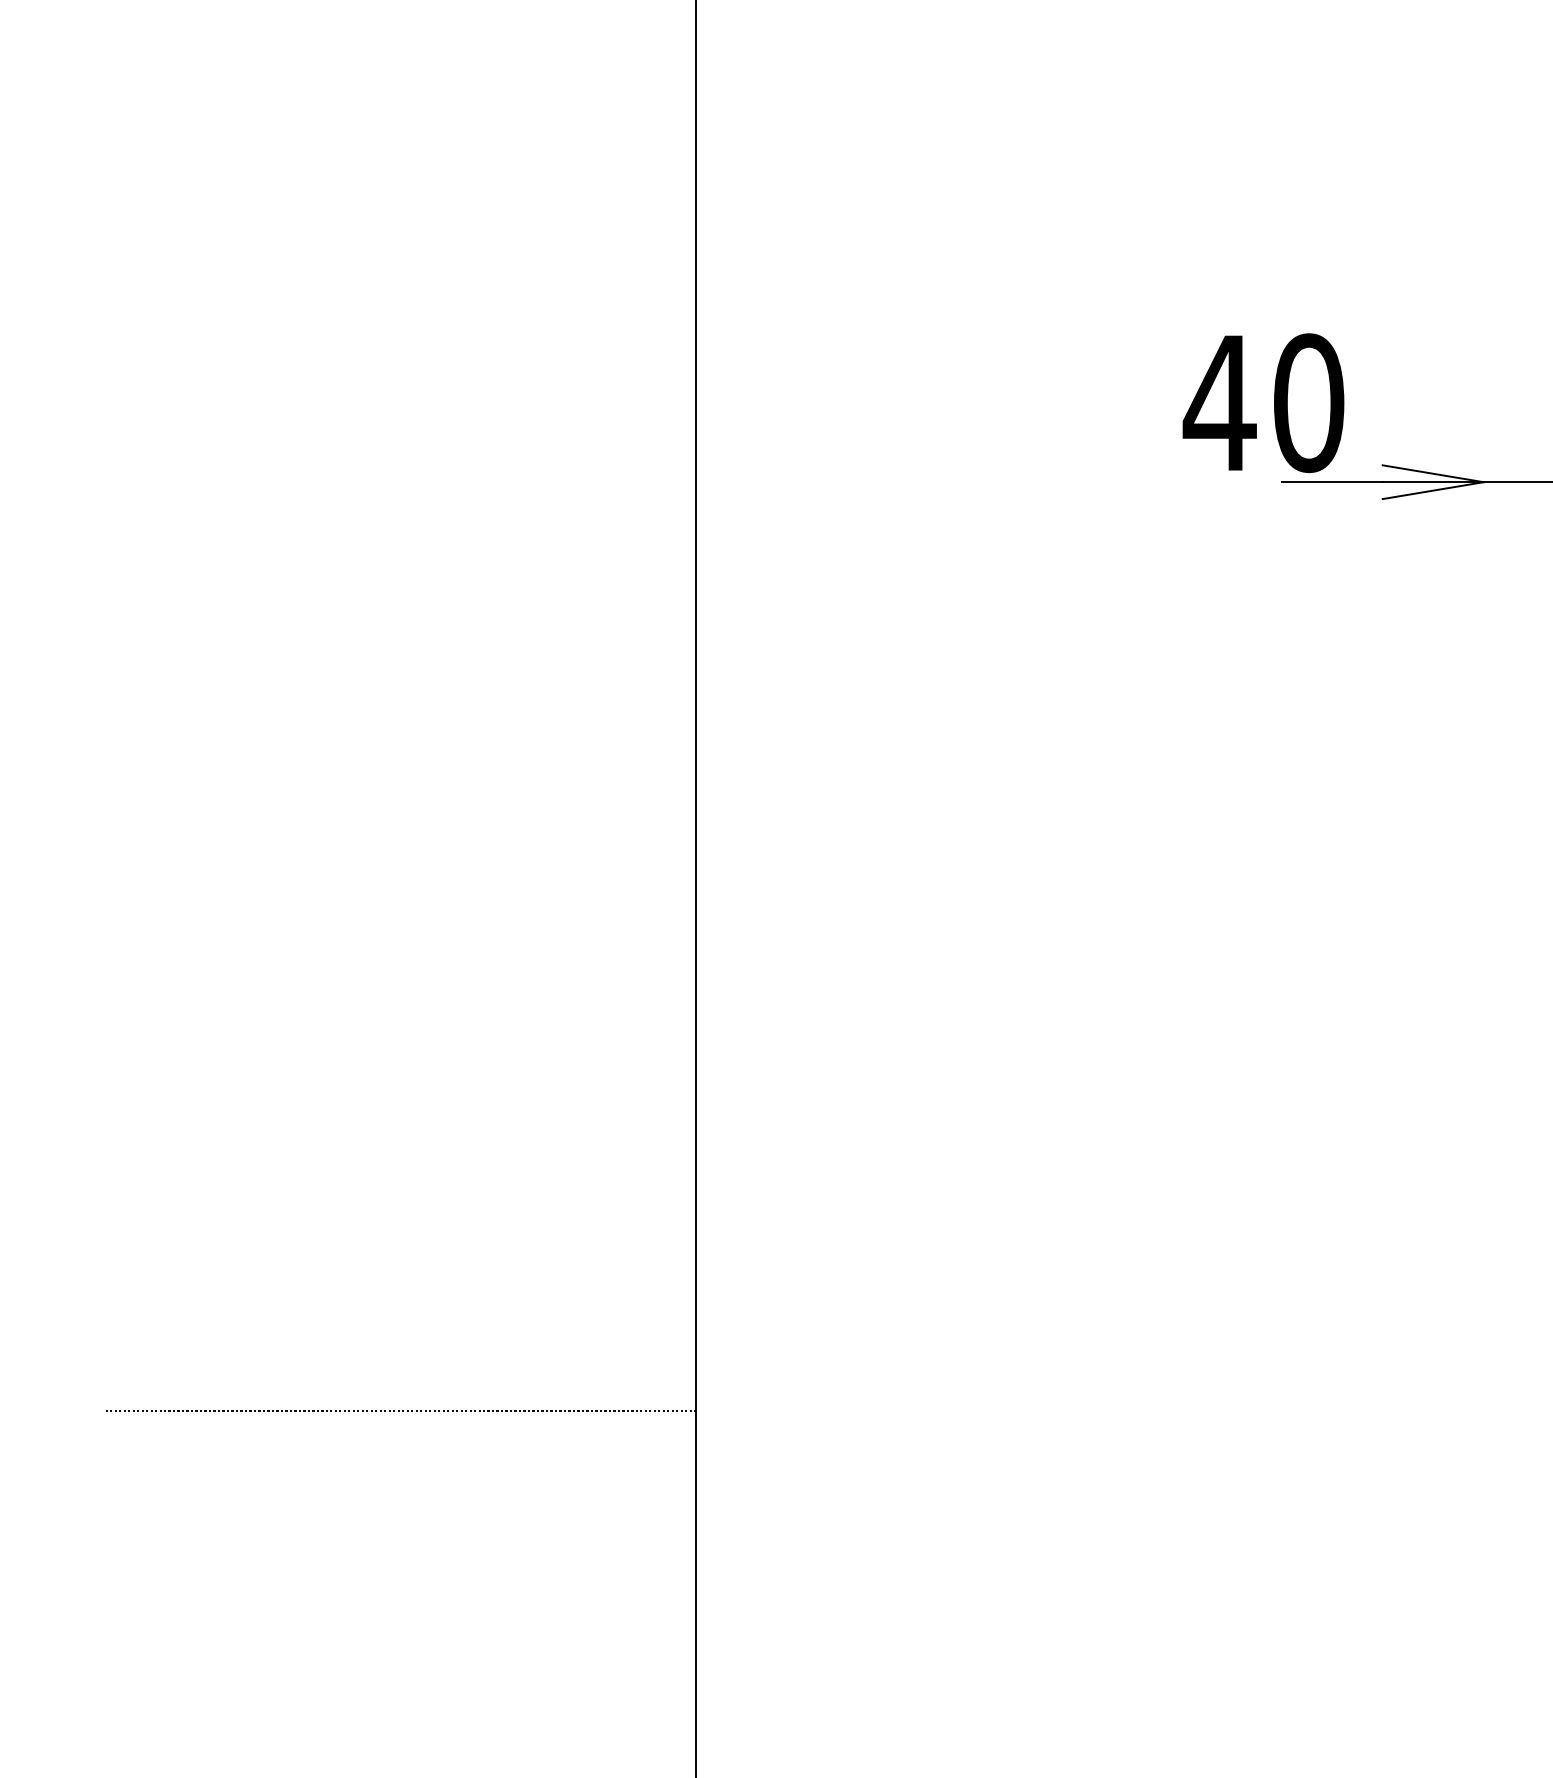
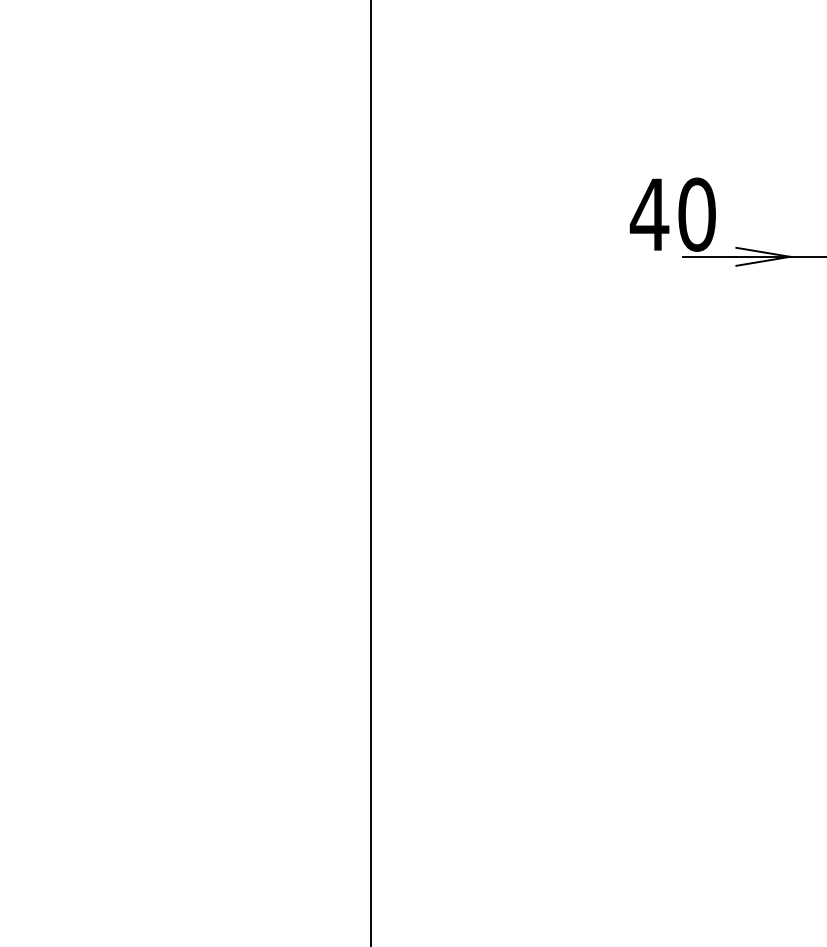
line: (399, 1410) -> (212, 751), removed

